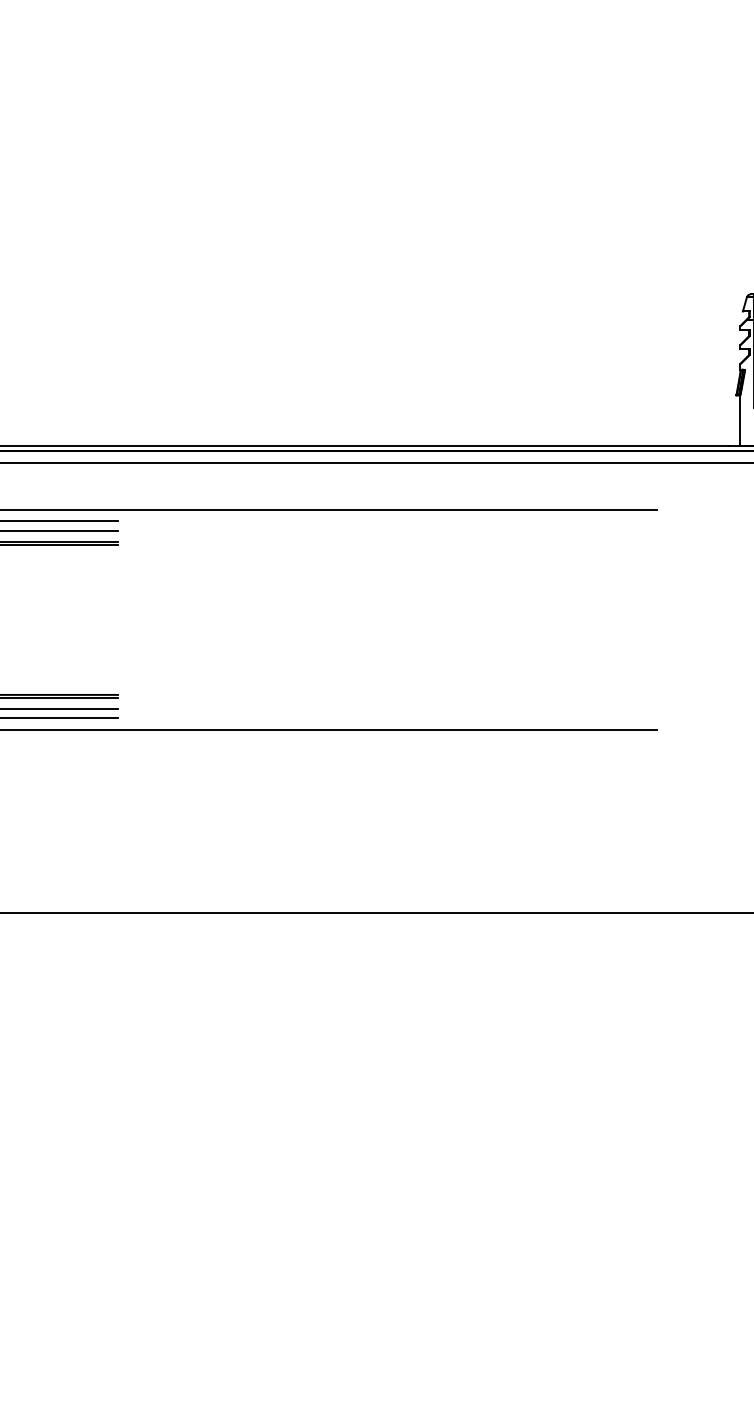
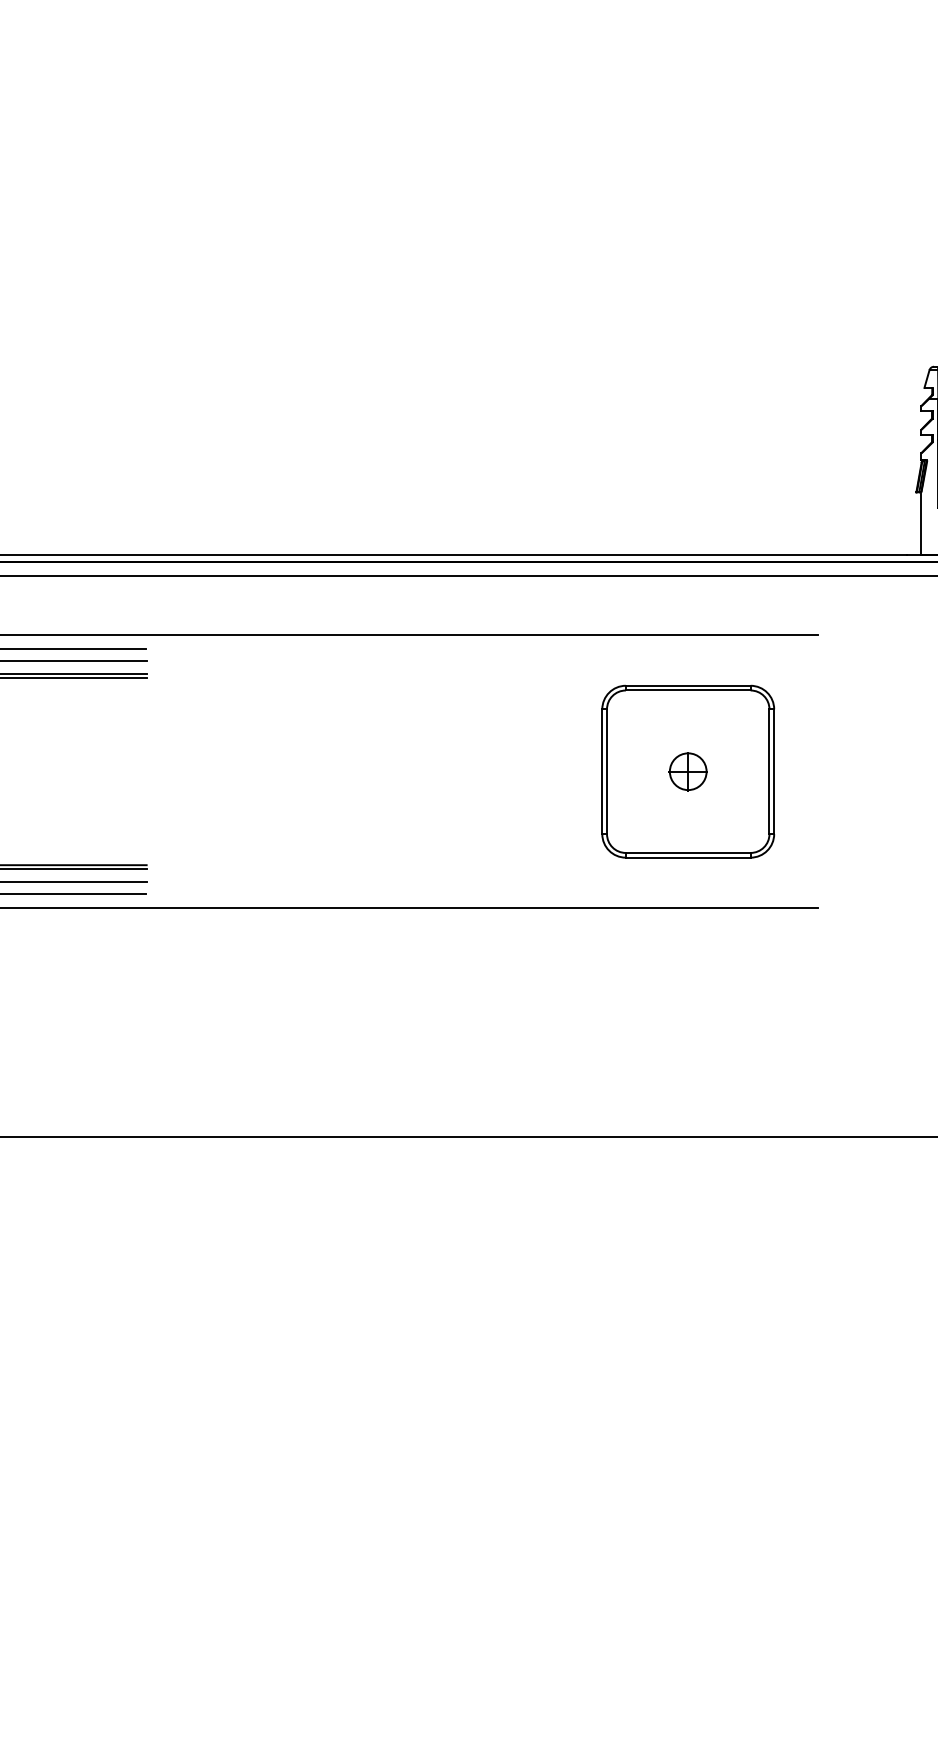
part: (553, 619) -> (688, 771), added

